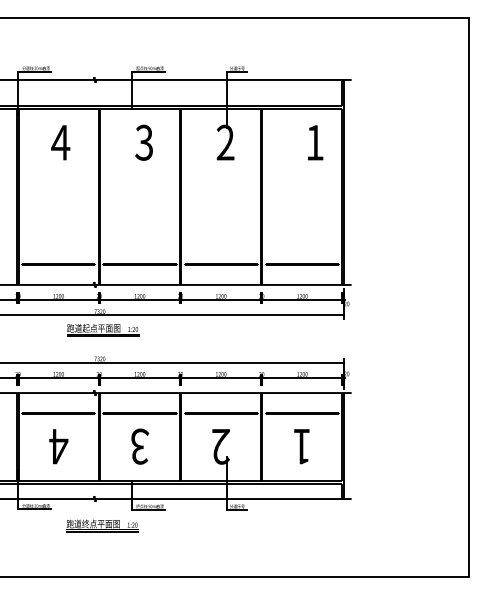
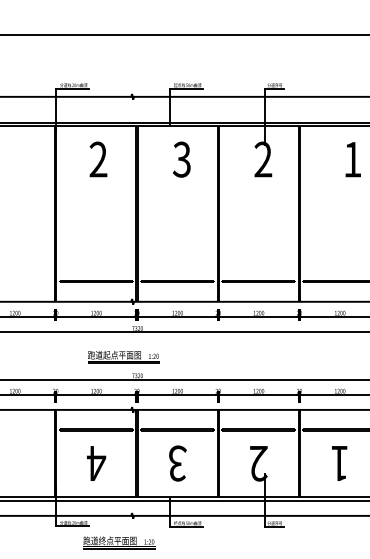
text: (60, 142) -> (98, 159), 4 -> 2
part: (103, 330) -> (124, 357), moved
part: (102, 525) -> (119, 542), moved

